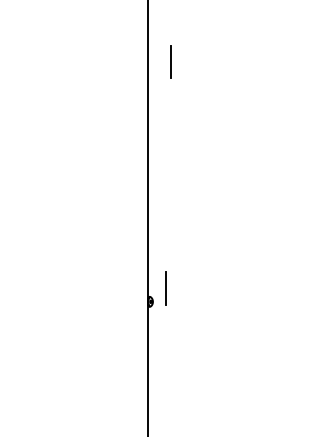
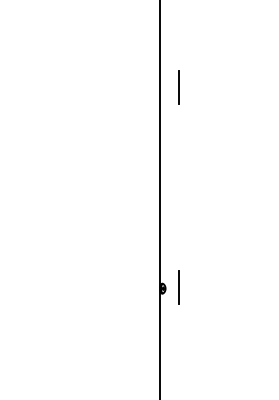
line: (170, 61) -> (178, 87), moved
line: (165, 288) -> (178, 287), moved

